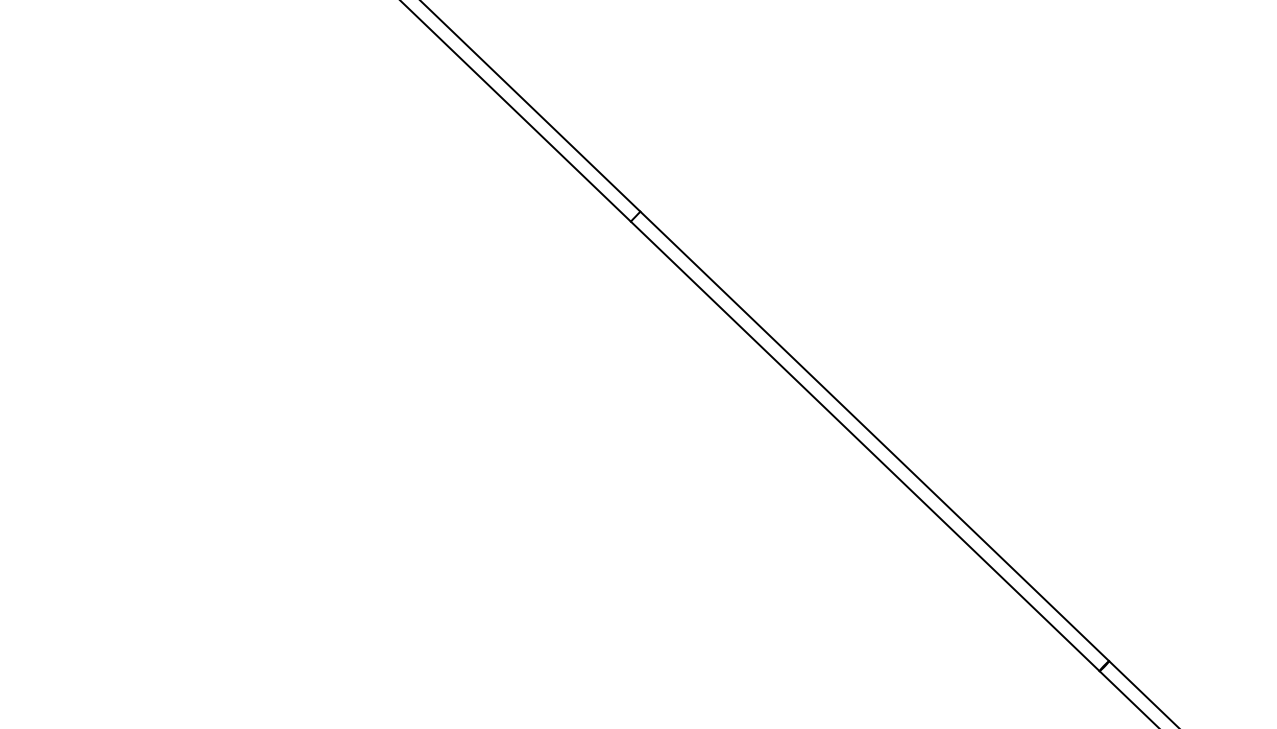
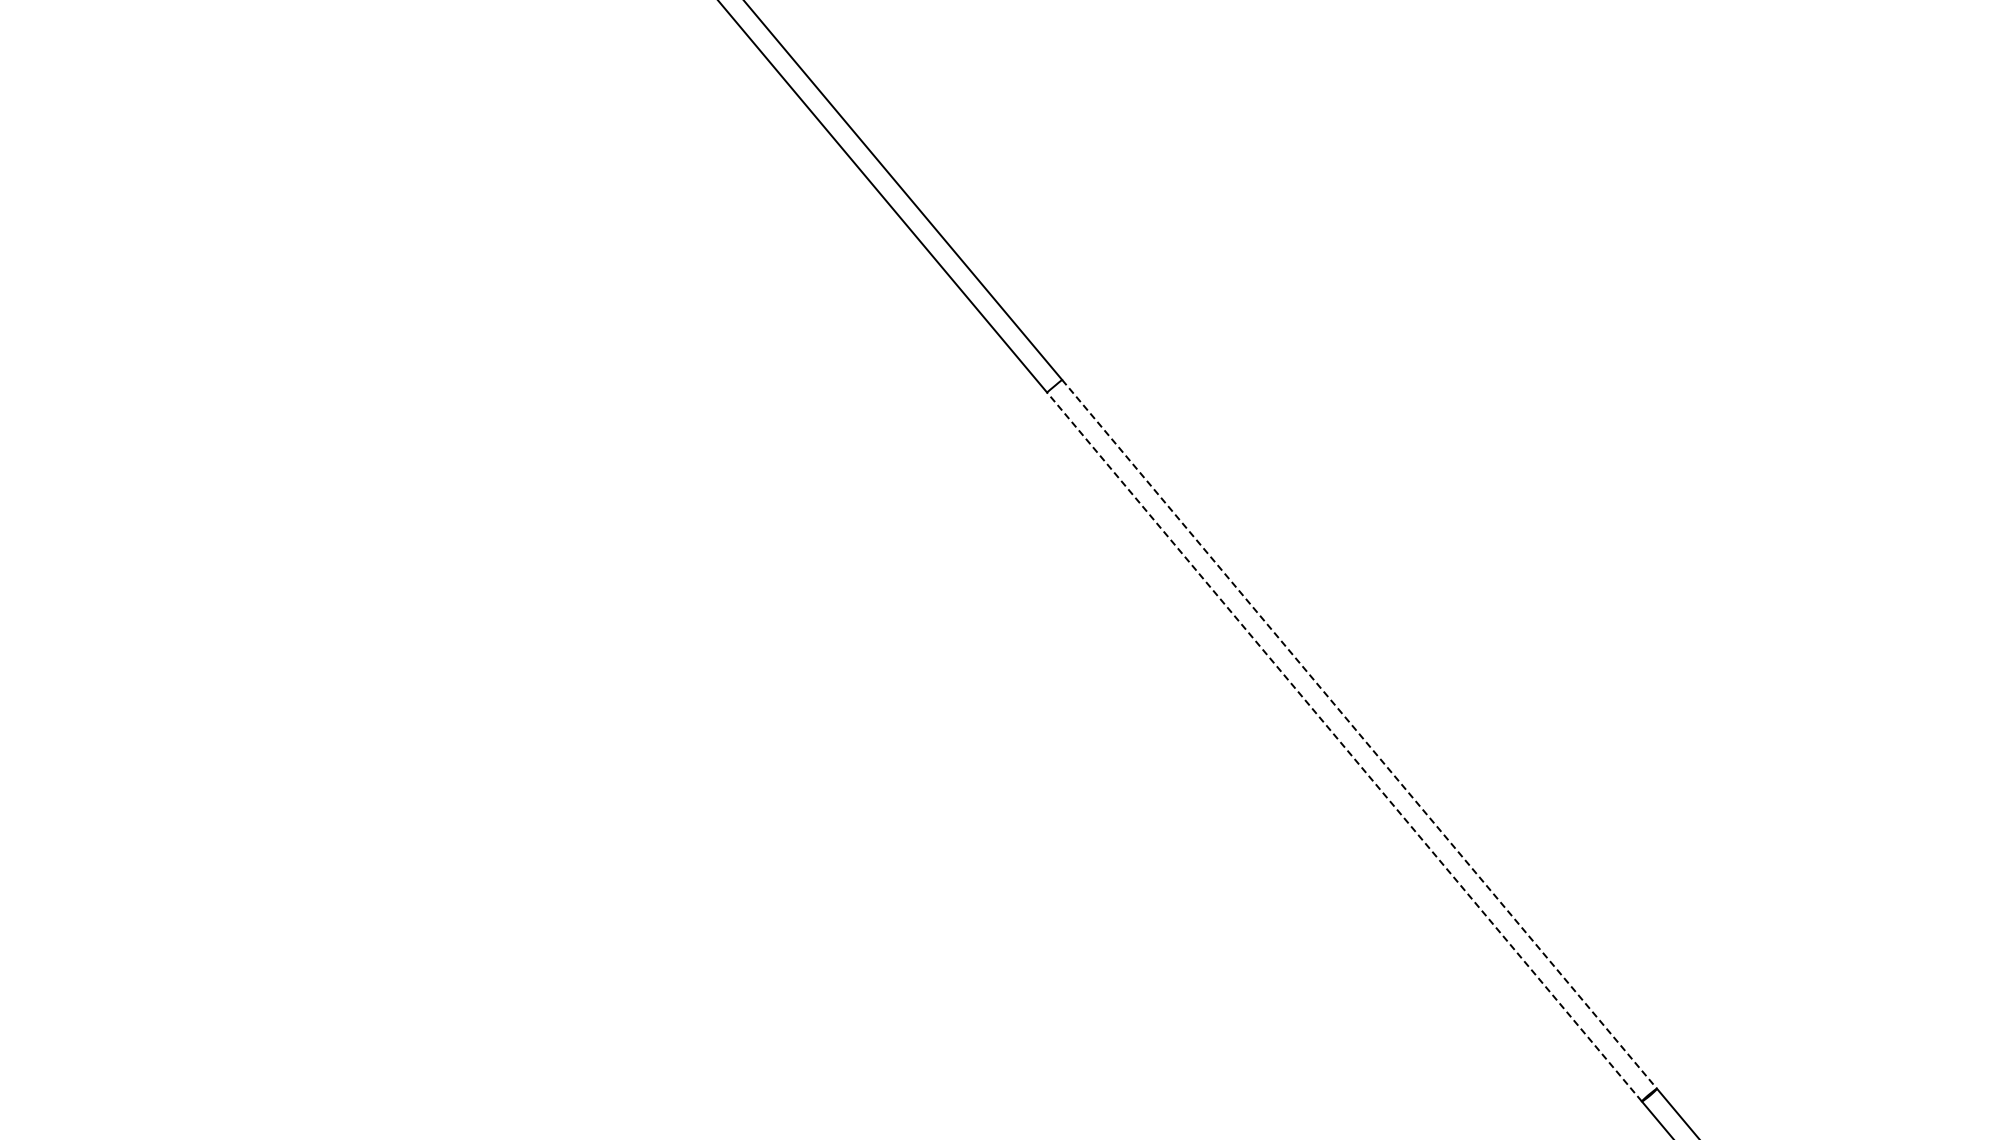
line: (874, 436) -> (1359, 734), solid -> dashed
line: (865, 446) -> (1344, 747), solid -> dashed

